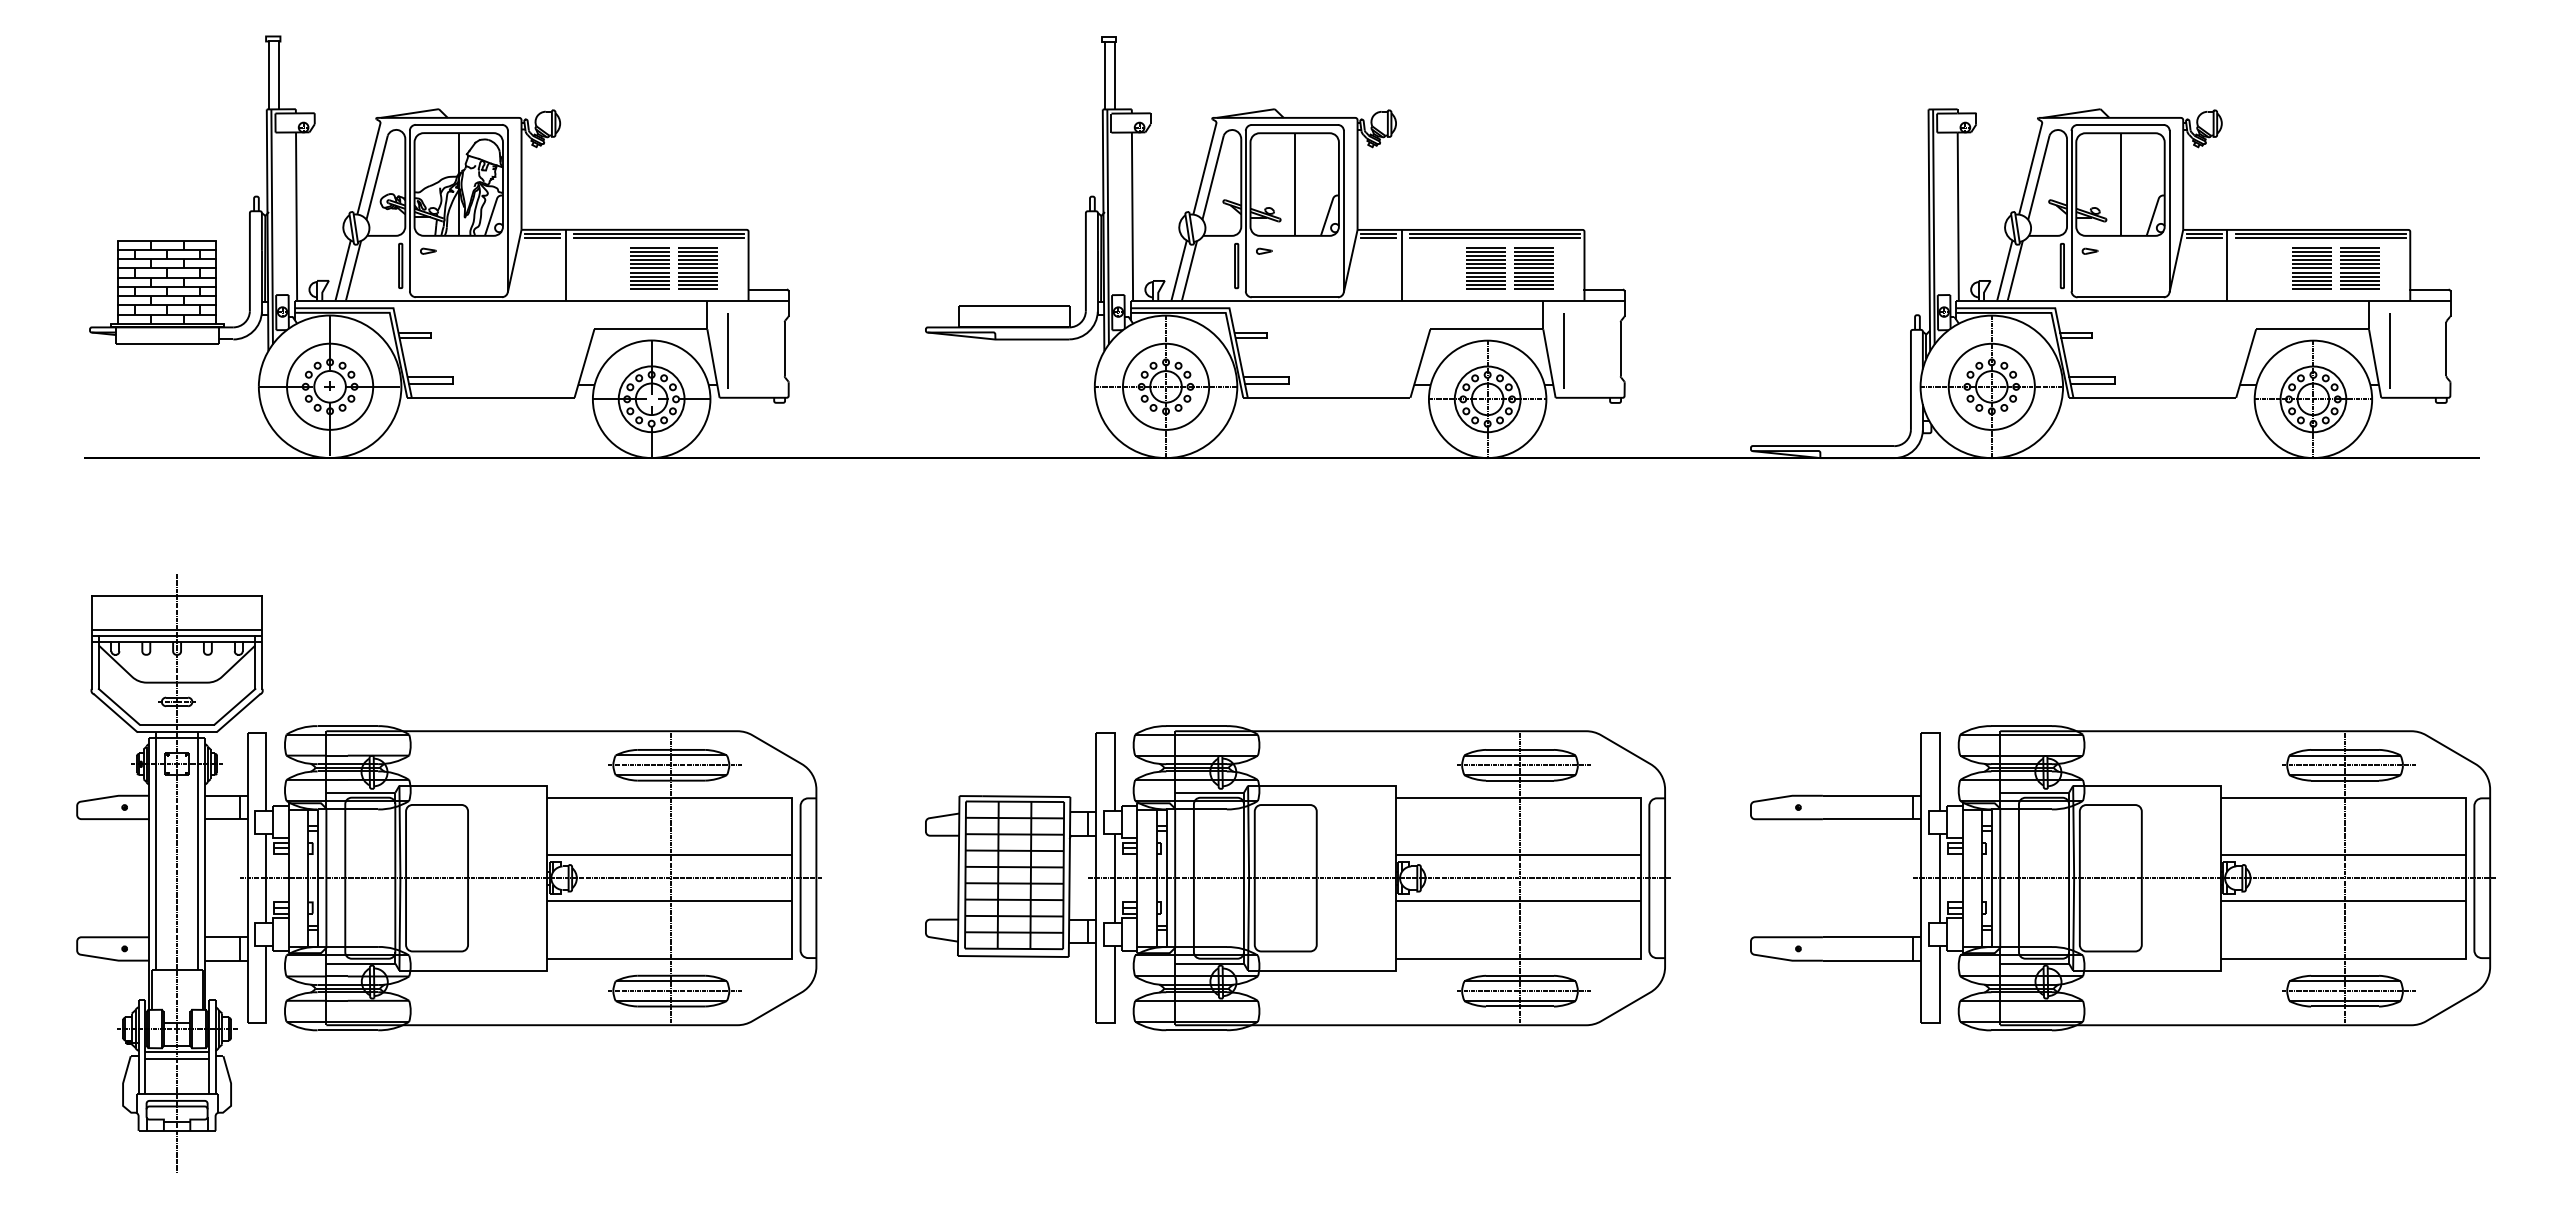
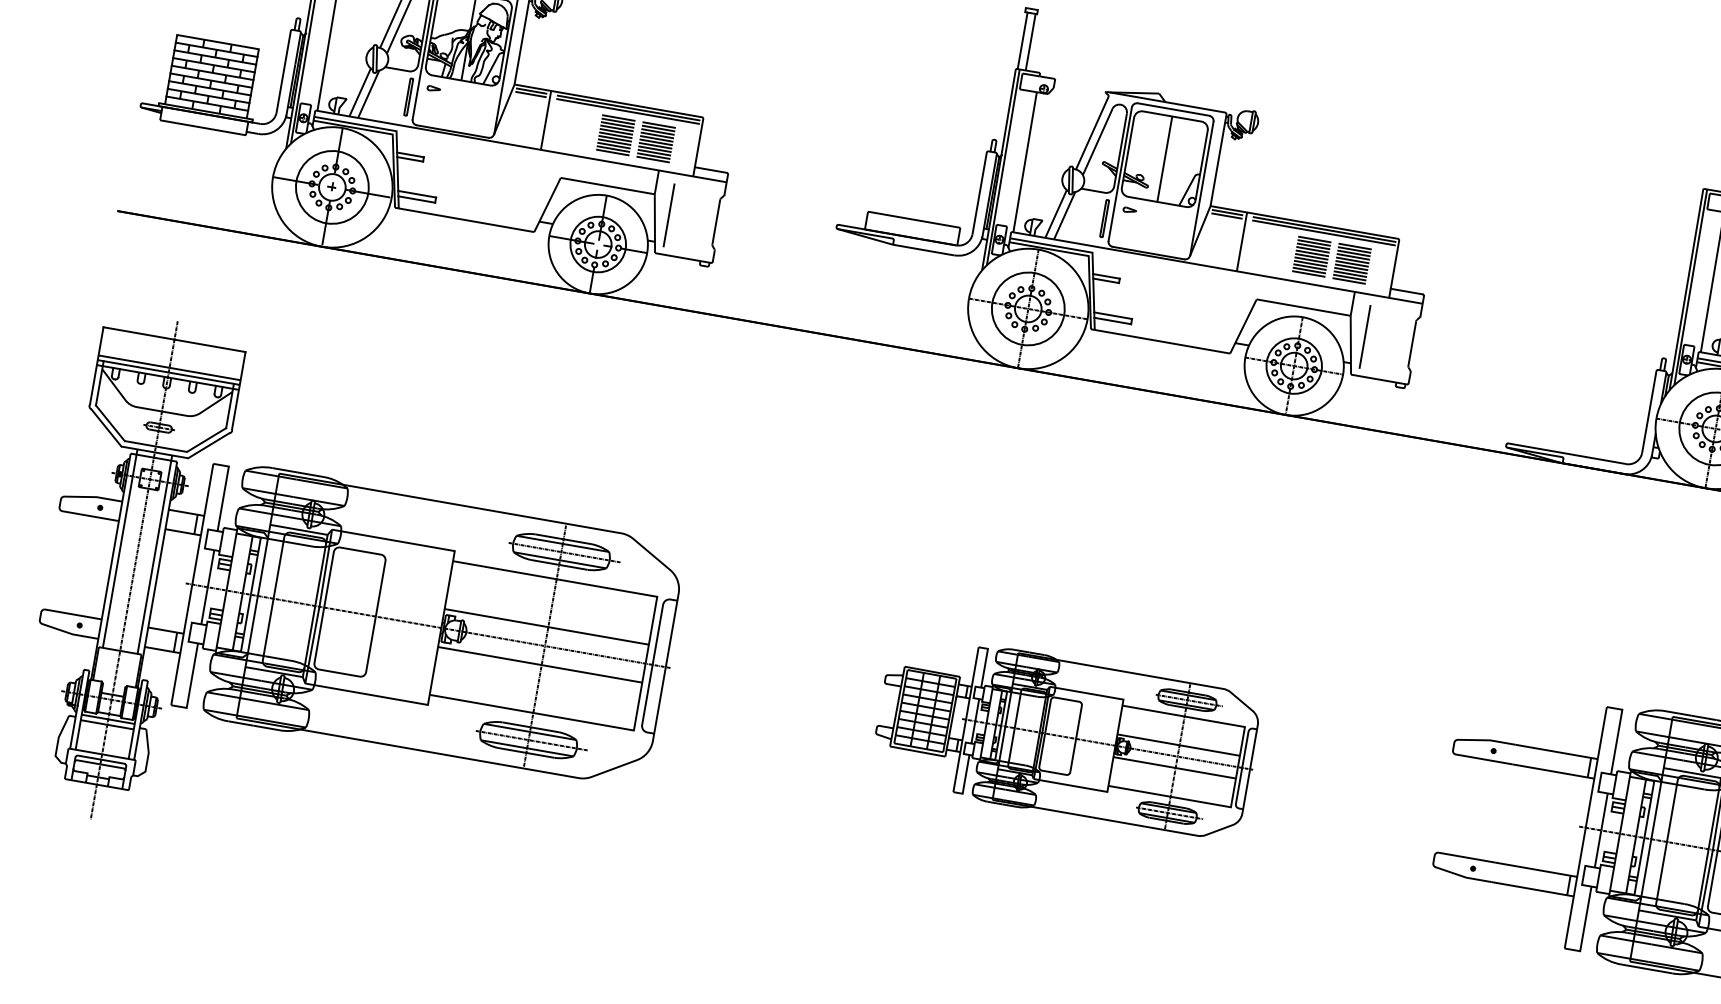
part: (1297, 878) -> (1066, 737), size x0.6

